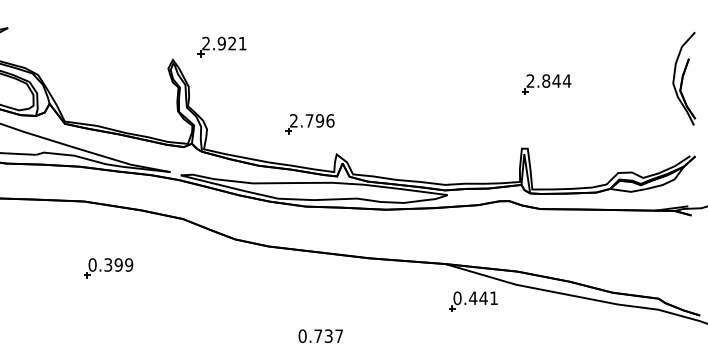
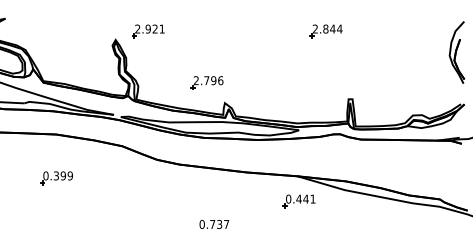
part: (545, 84) -> (325, 31), moved
part: (108, 268) -> (56, 178), moved
part: (472, 301) -> (298, 201), moved

